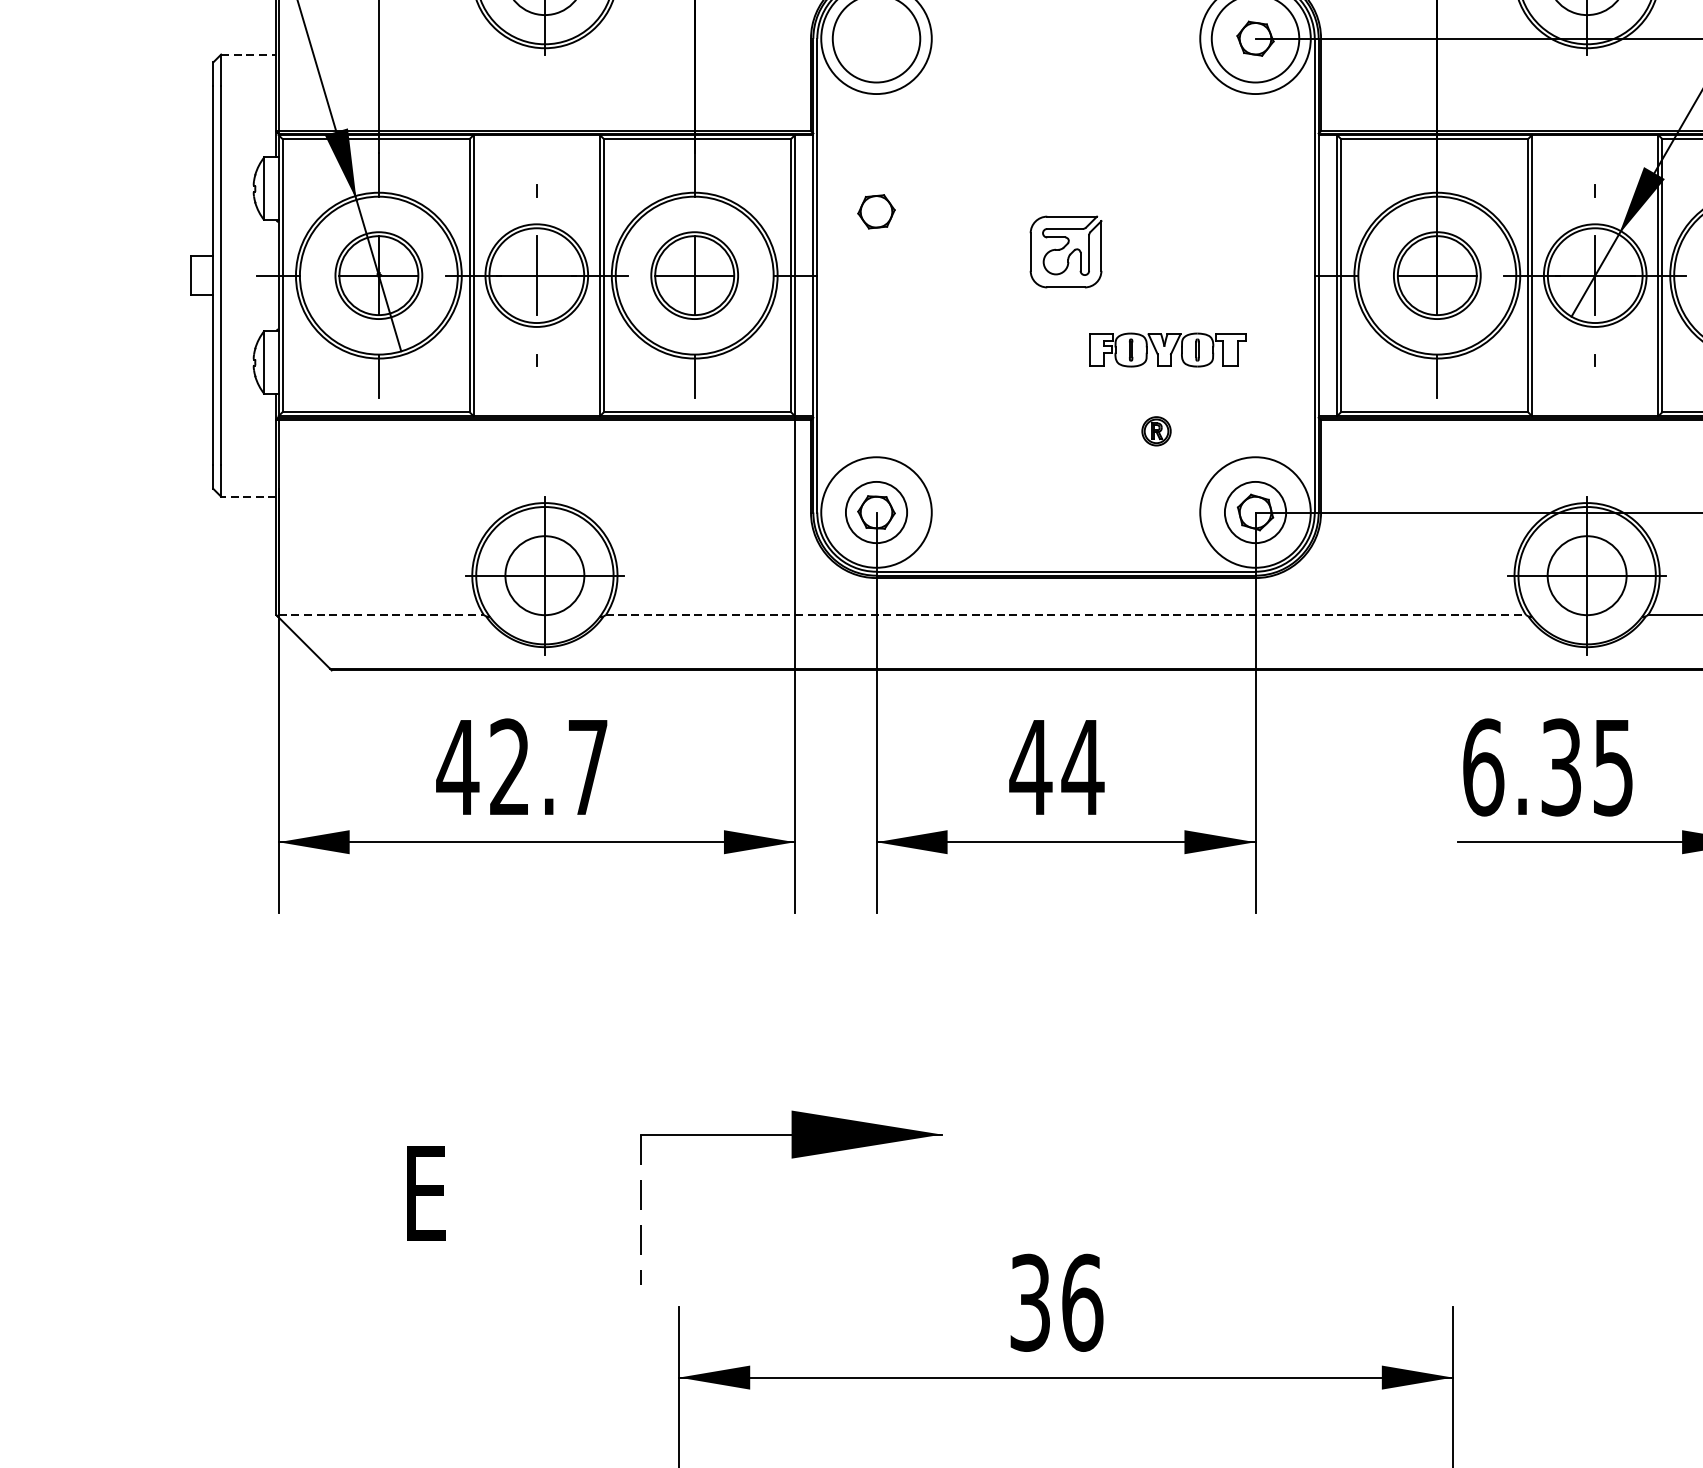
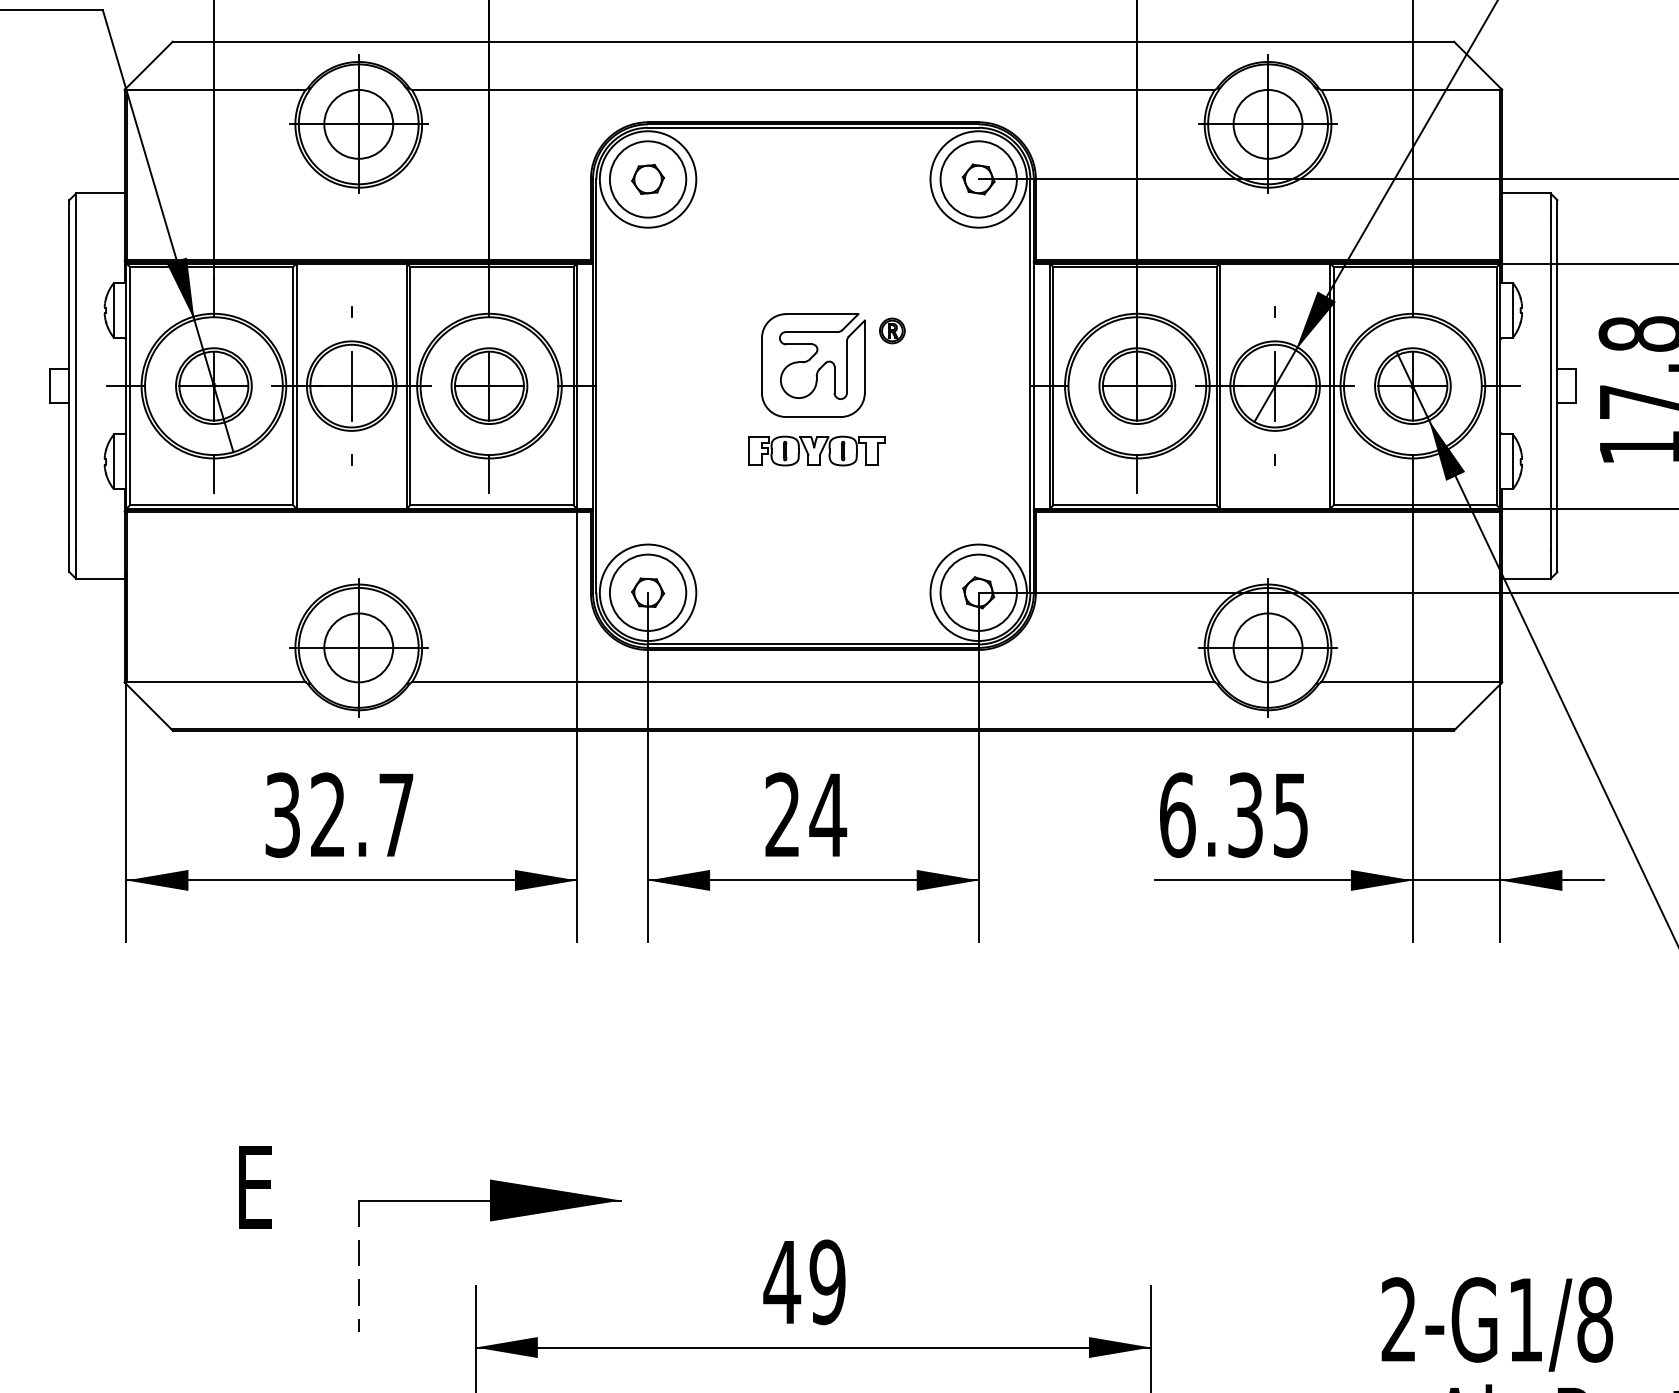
line: (248, 54) -> (100, 193), dashed -> solid
part: (875, 211) -> (647, 179), moved
part: (1066, 251) -> (813, 365), size x1.67
part: (1166, 349) -> (816, 450), moved
part: (1156, 430) -> (892, 330), moved
line: (247, 497) -> (99, 579), dashed -> solid
circle: (875, 512) -> (647, 592), size x1.43
circle: (1255, 512) -> (978, 592), size x1.43
line: (381, 615) -> (216, 682), dashed -> solid
line: (1066, 615) -> (813, 682), dashed -> solid
text: (1030, 766) -> (782, 814), 44 -> 24
text: (457, 767) -> (282, 815), 42.7 -> 32.7
part: (792, 1158) -> (490, 1221), moved
text: (1055, 1303) -> (804, 1282), 36 -> 49

